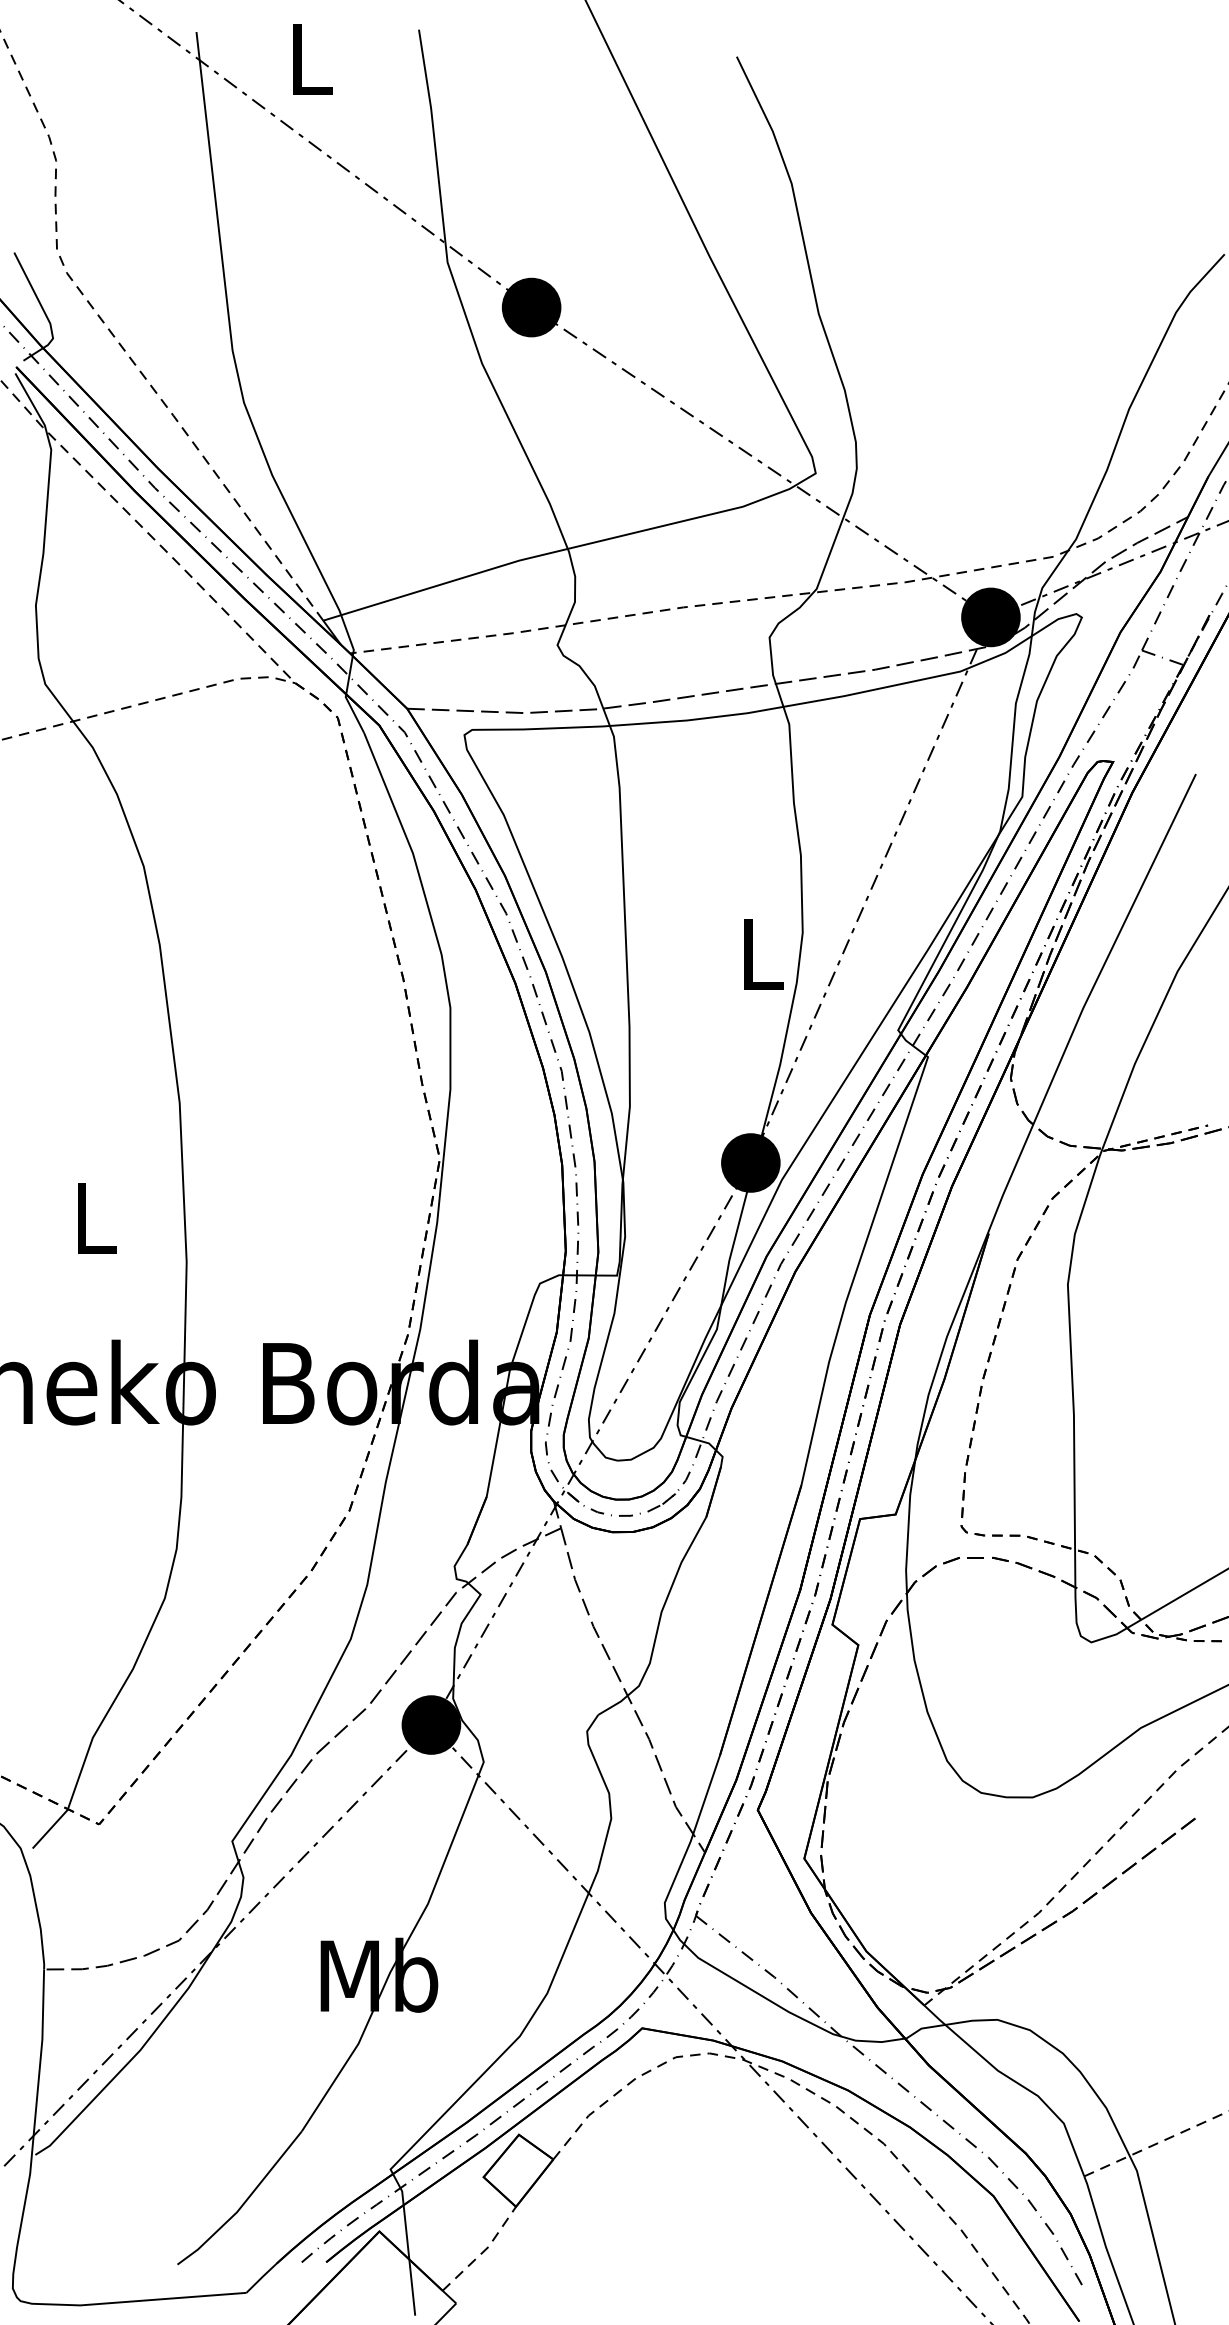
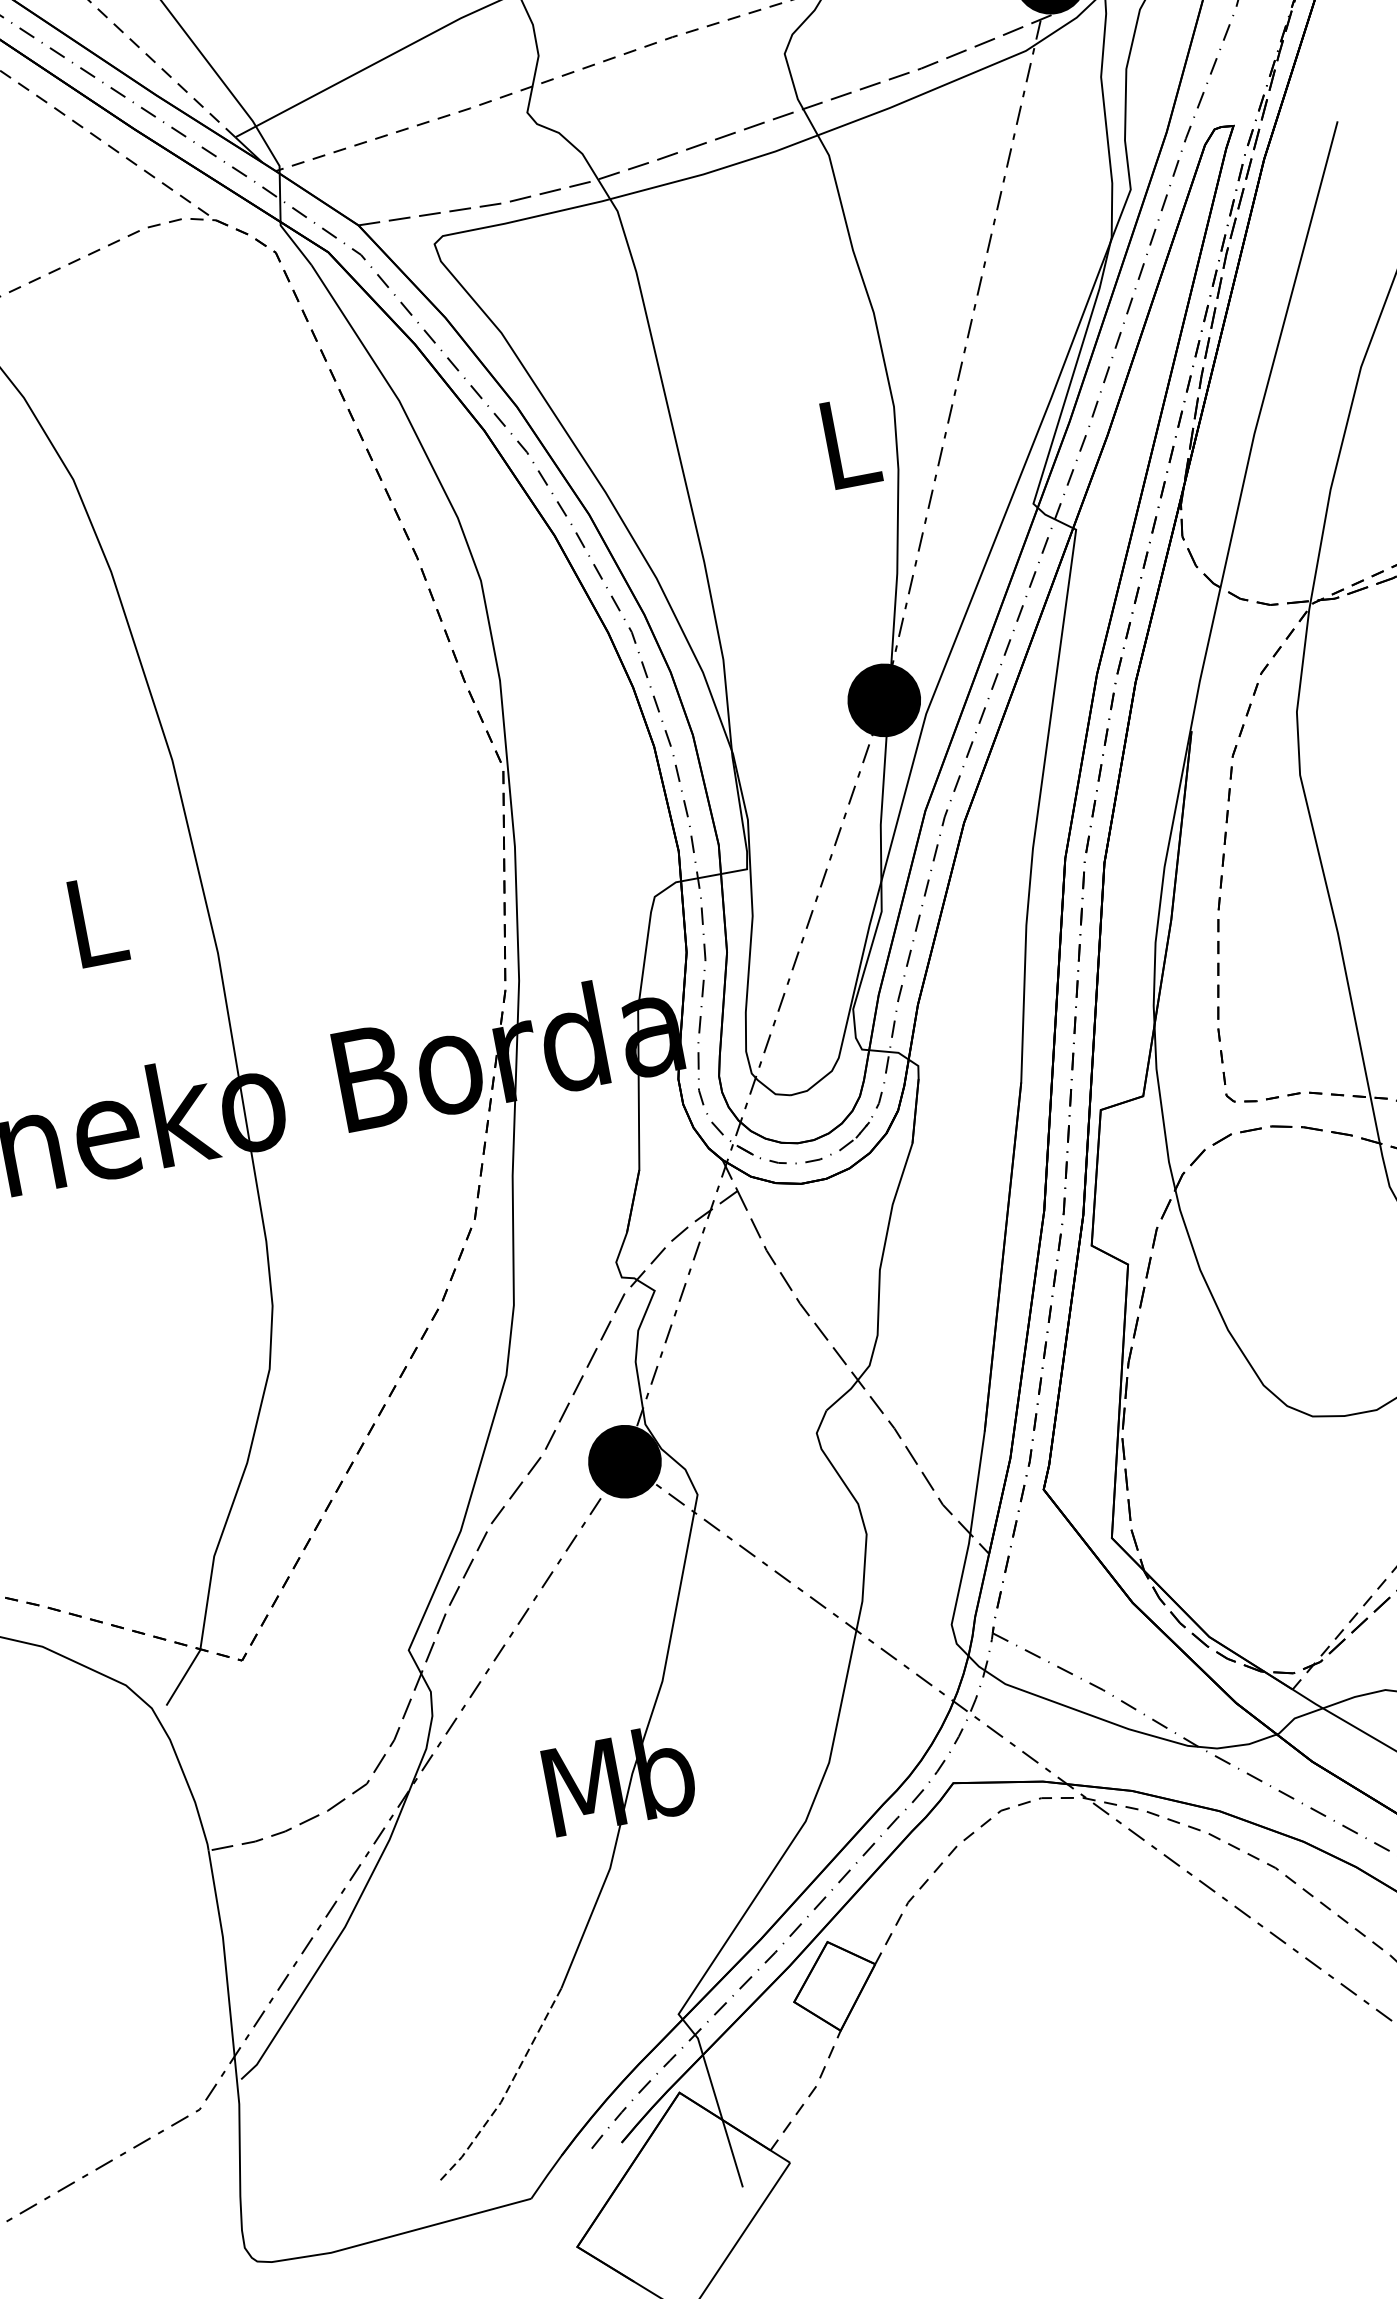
line: (243, 2204) -> (507, 2091), solid -> dashed

